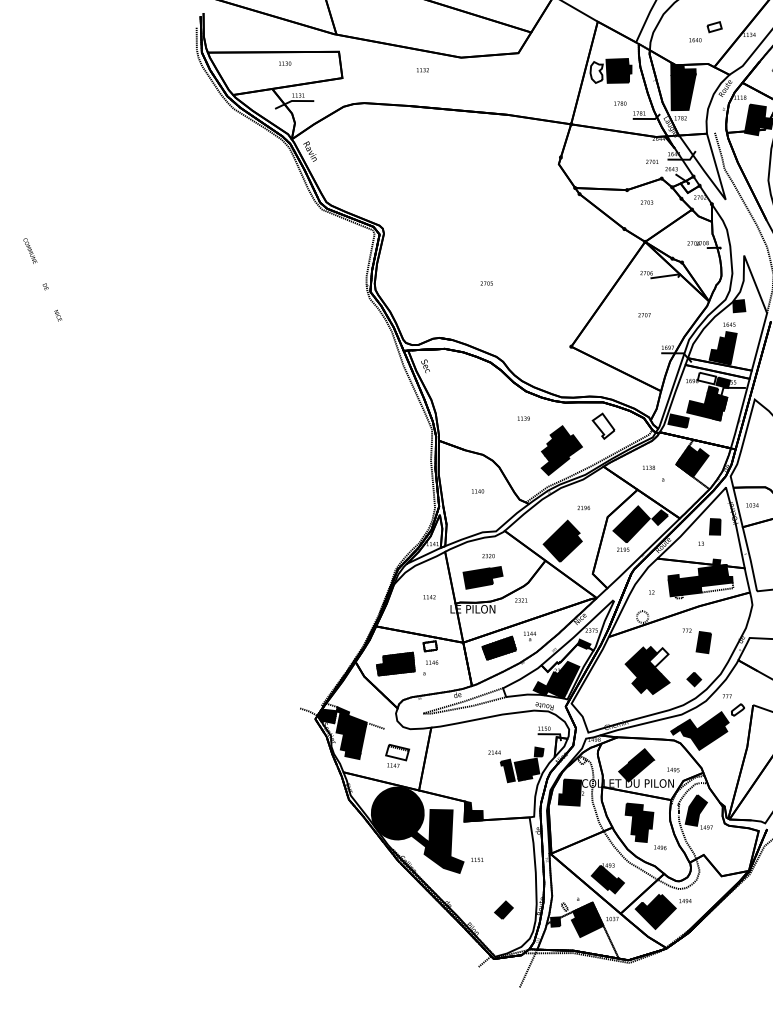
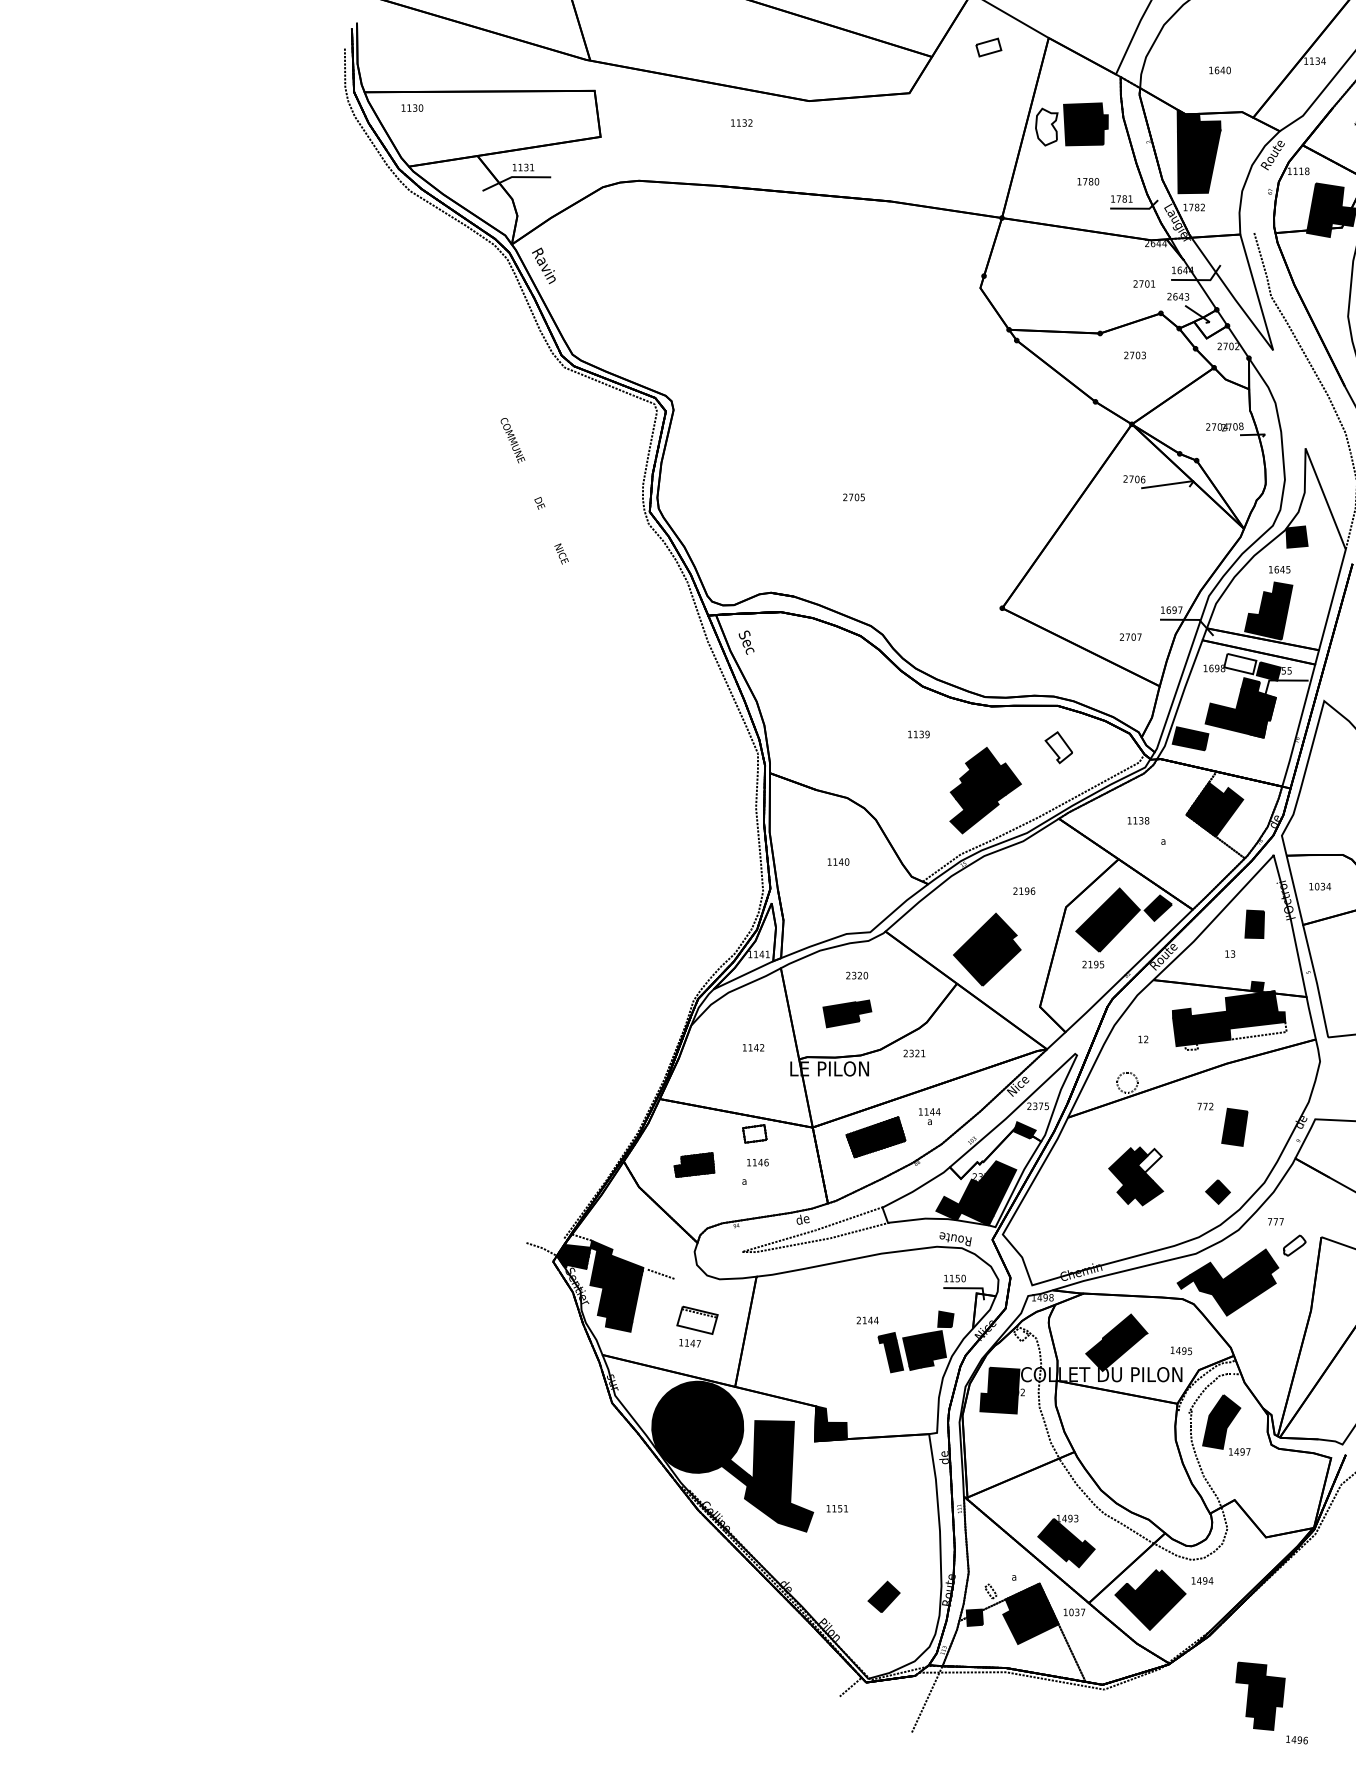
part: (714, 27) -> (988, 48), moved
text: (285, 63) -> (413, 107), moved
text: (42, 279) -> (534, 490), moved
text: (644, 315) -> (1130, 637), moved
part: (603, 425) -> (1058, 746), size x0.7
part: (482, 577) -> (846, 1013), size x0.7
part: (395, 663) -> (693, 1164), size x0.6
part: (647, 670) -> (1135, 1176), size x0.7
part: (645, 826) -> (1271, 1702), moved

